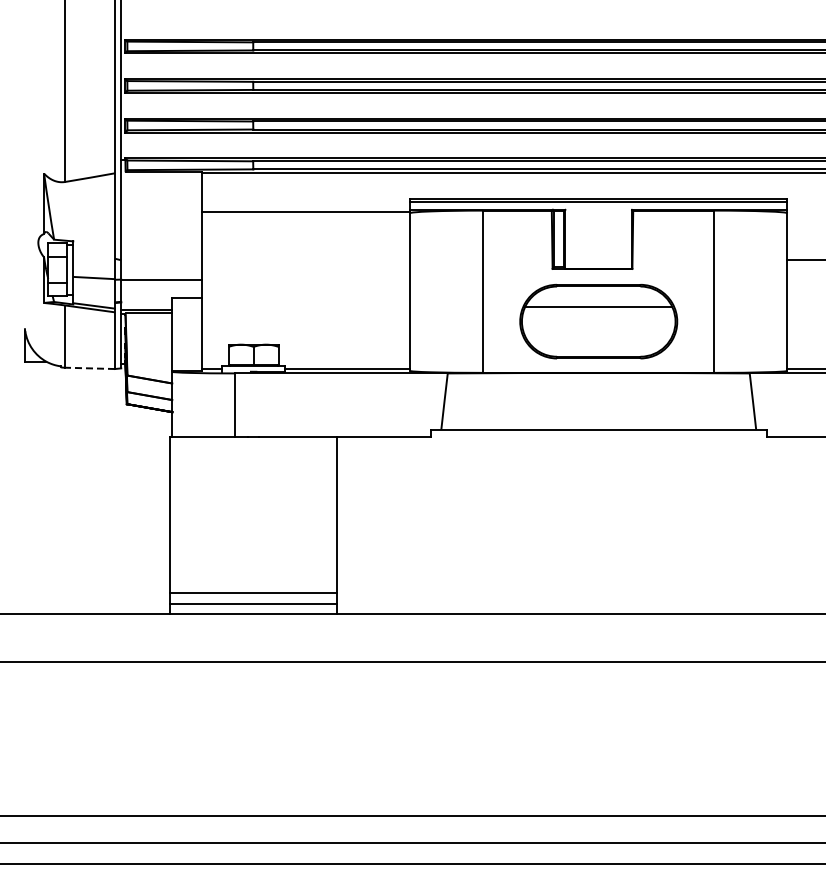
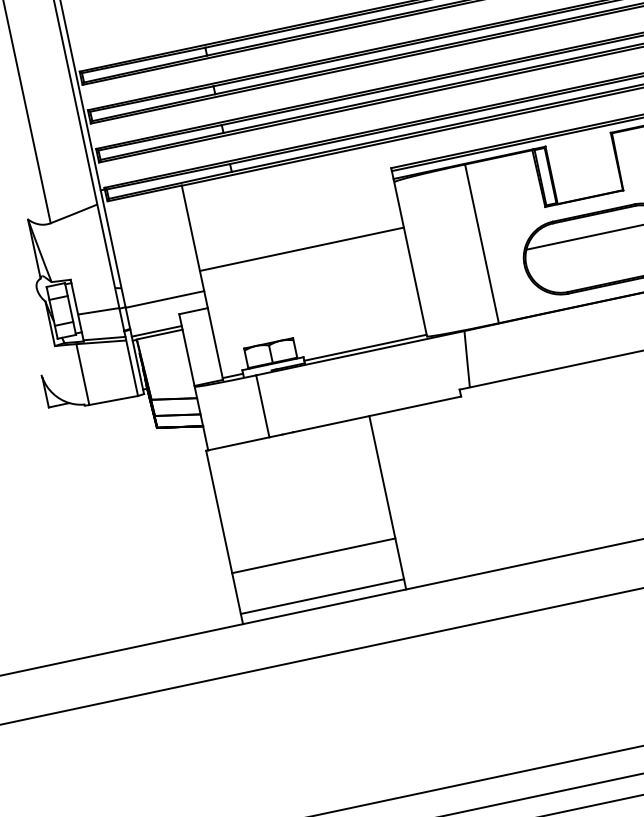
line: (305, 211) -> (301, 249), moved
line: (90, 368) -> (113, 400), dashed -> solid
line: (253, 592) -> (313, 555), moved

